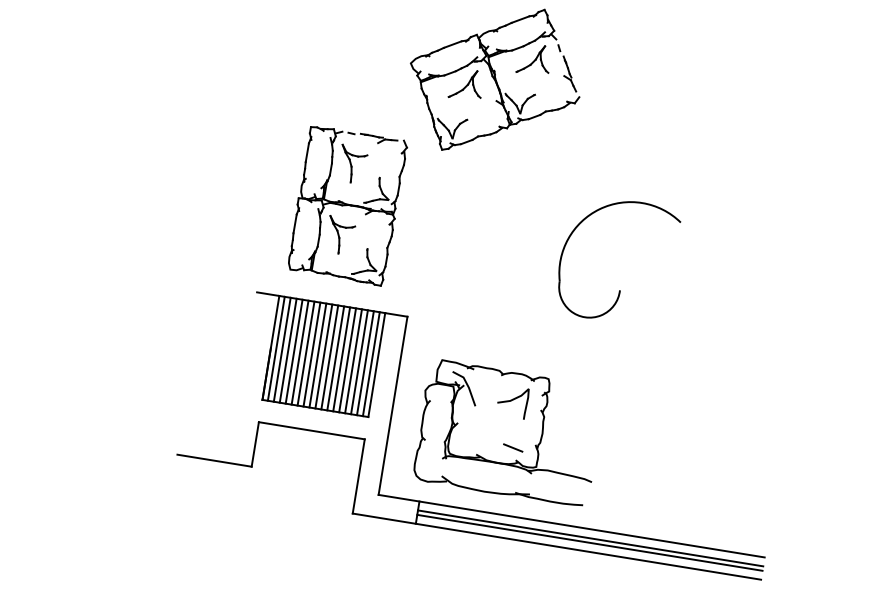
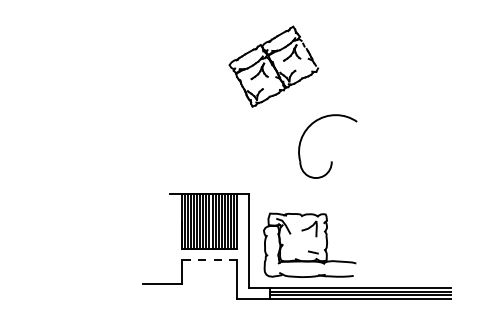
part: (346, 204) -> (208, 142), removed
part: (619, 290) -> (331, 161), moved
line: (311, 431) -> (209, 260), solid -> dashed

